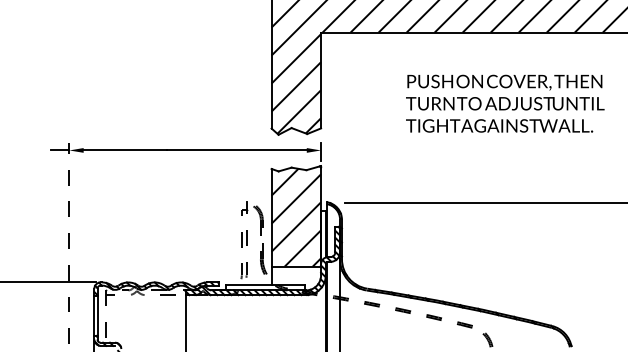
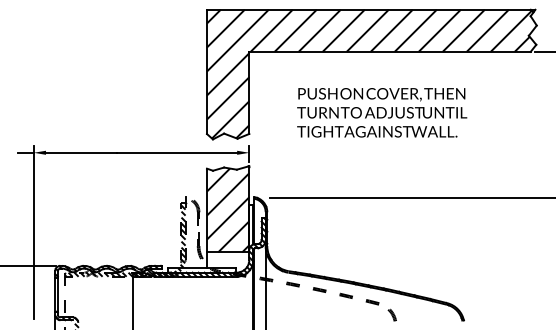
text: (505, 103) -> (382, 112), moved
line: (69, 243) -> (33, 232), dashed -> solid
hatch: (176, 251) -> (125, 239), added

